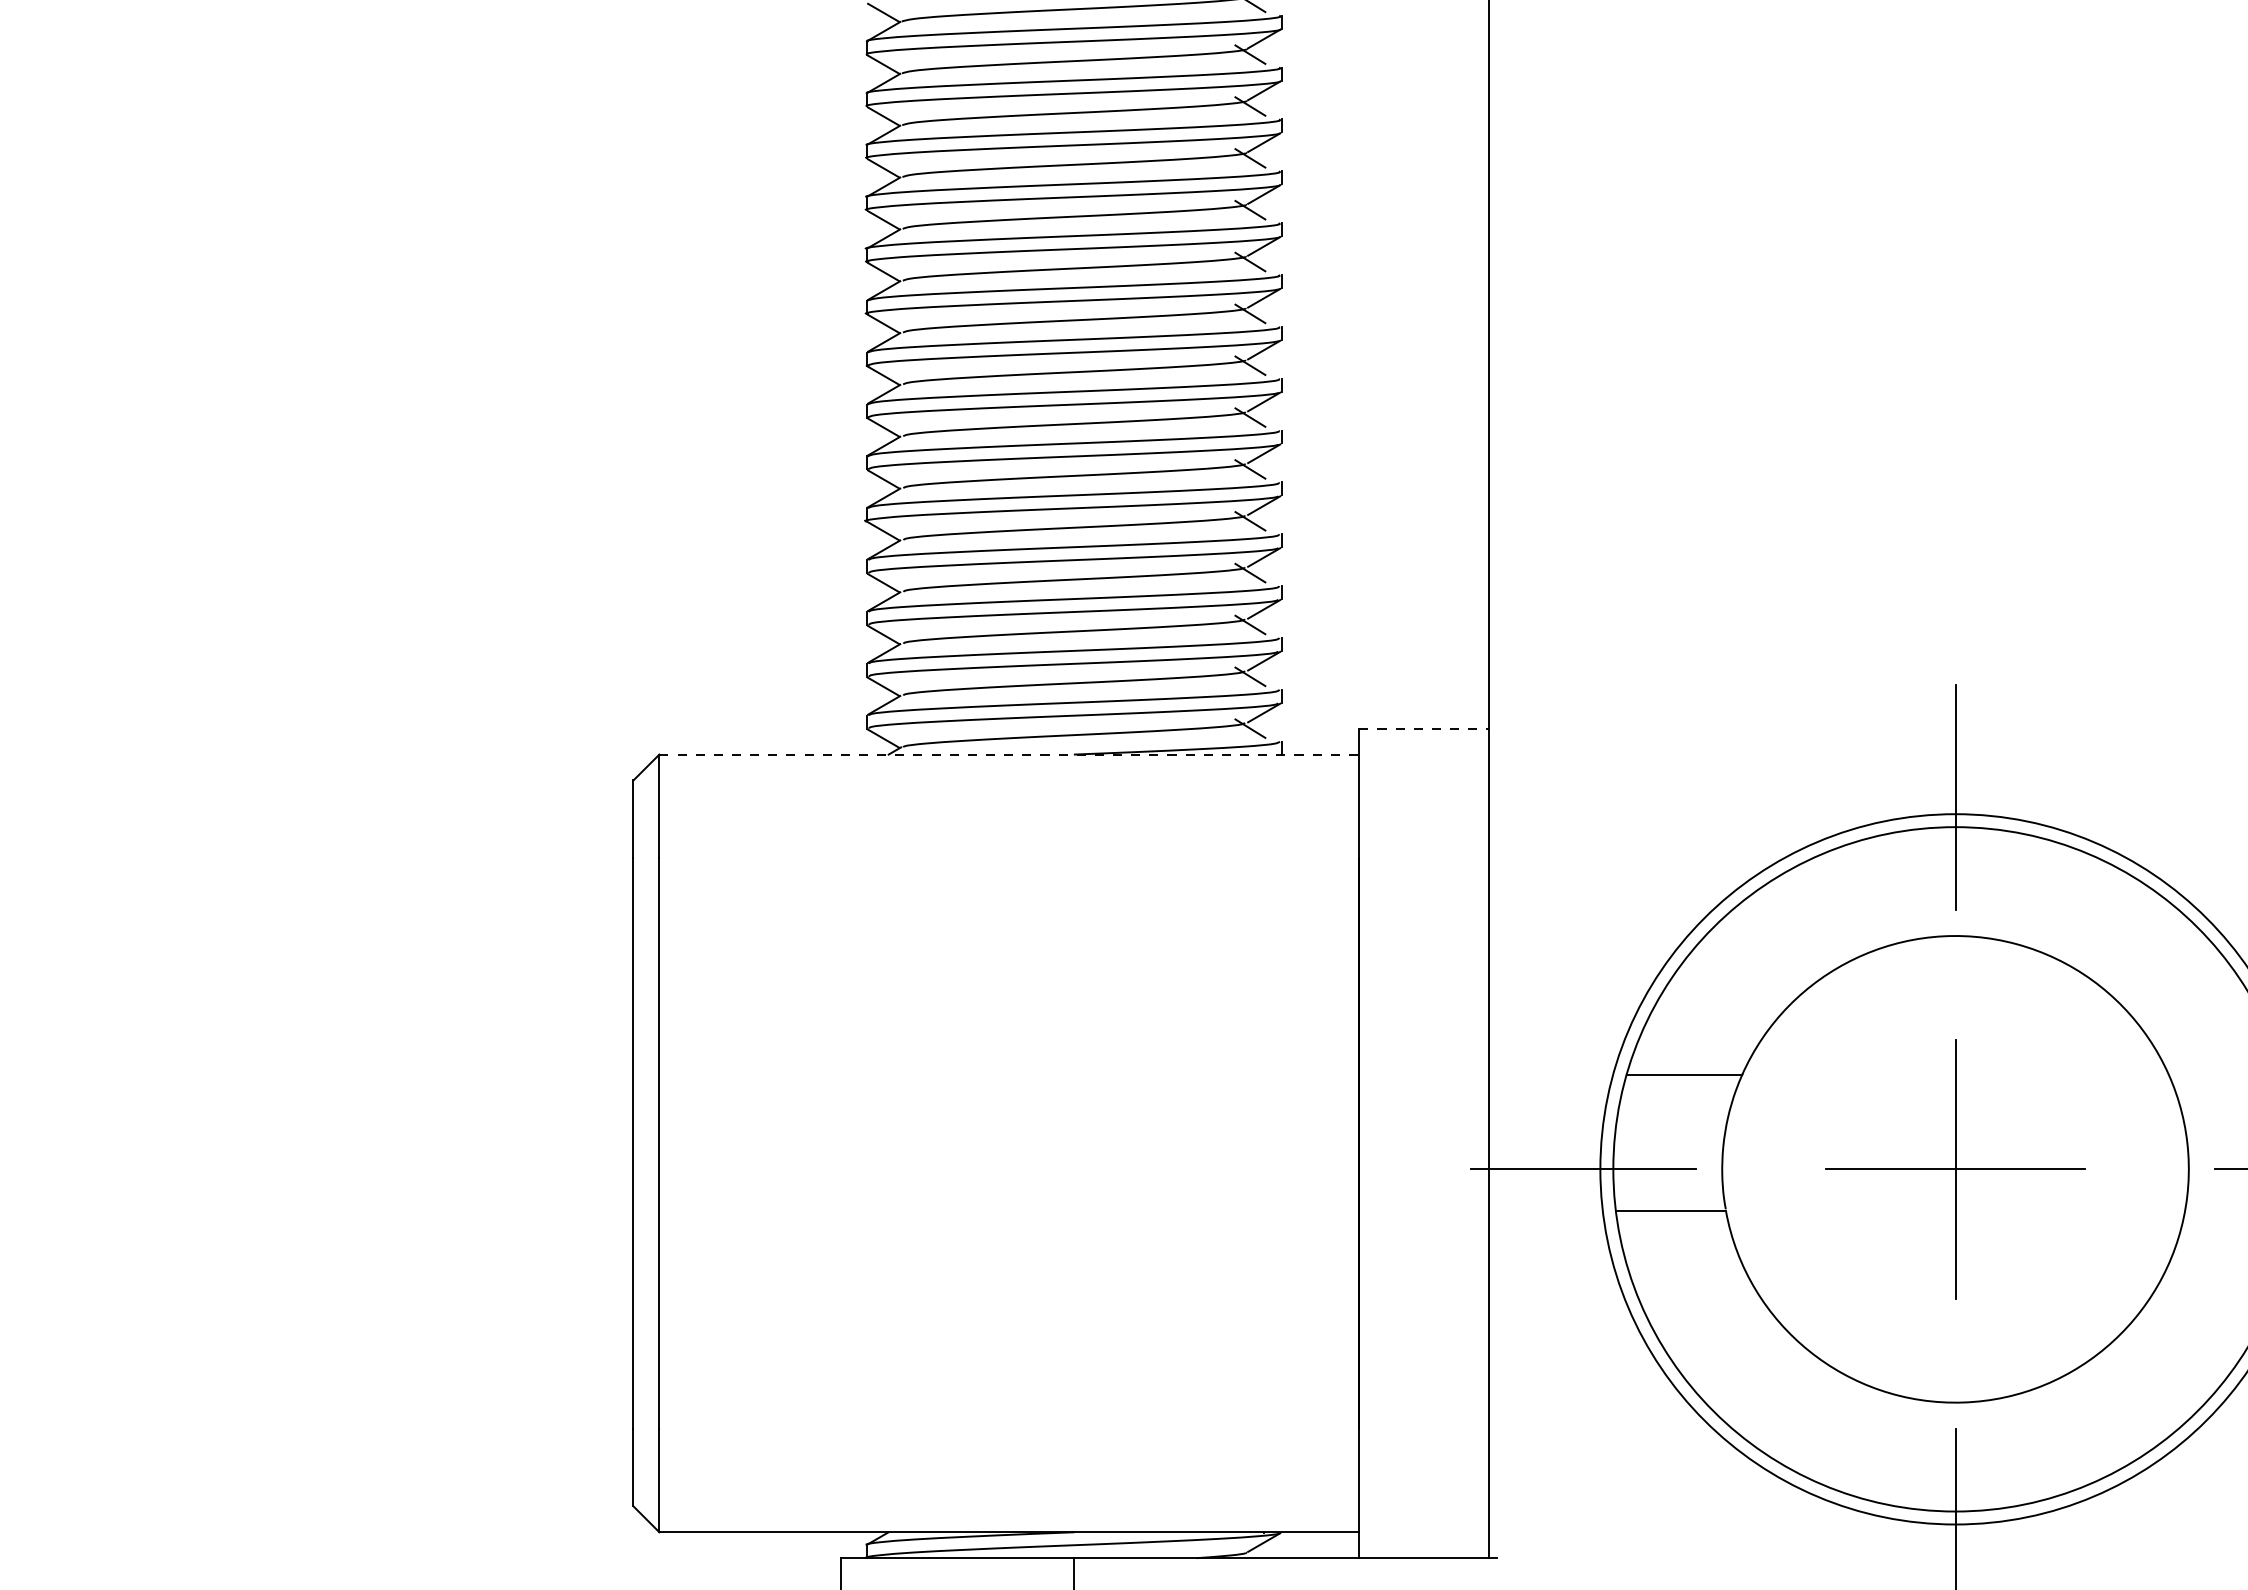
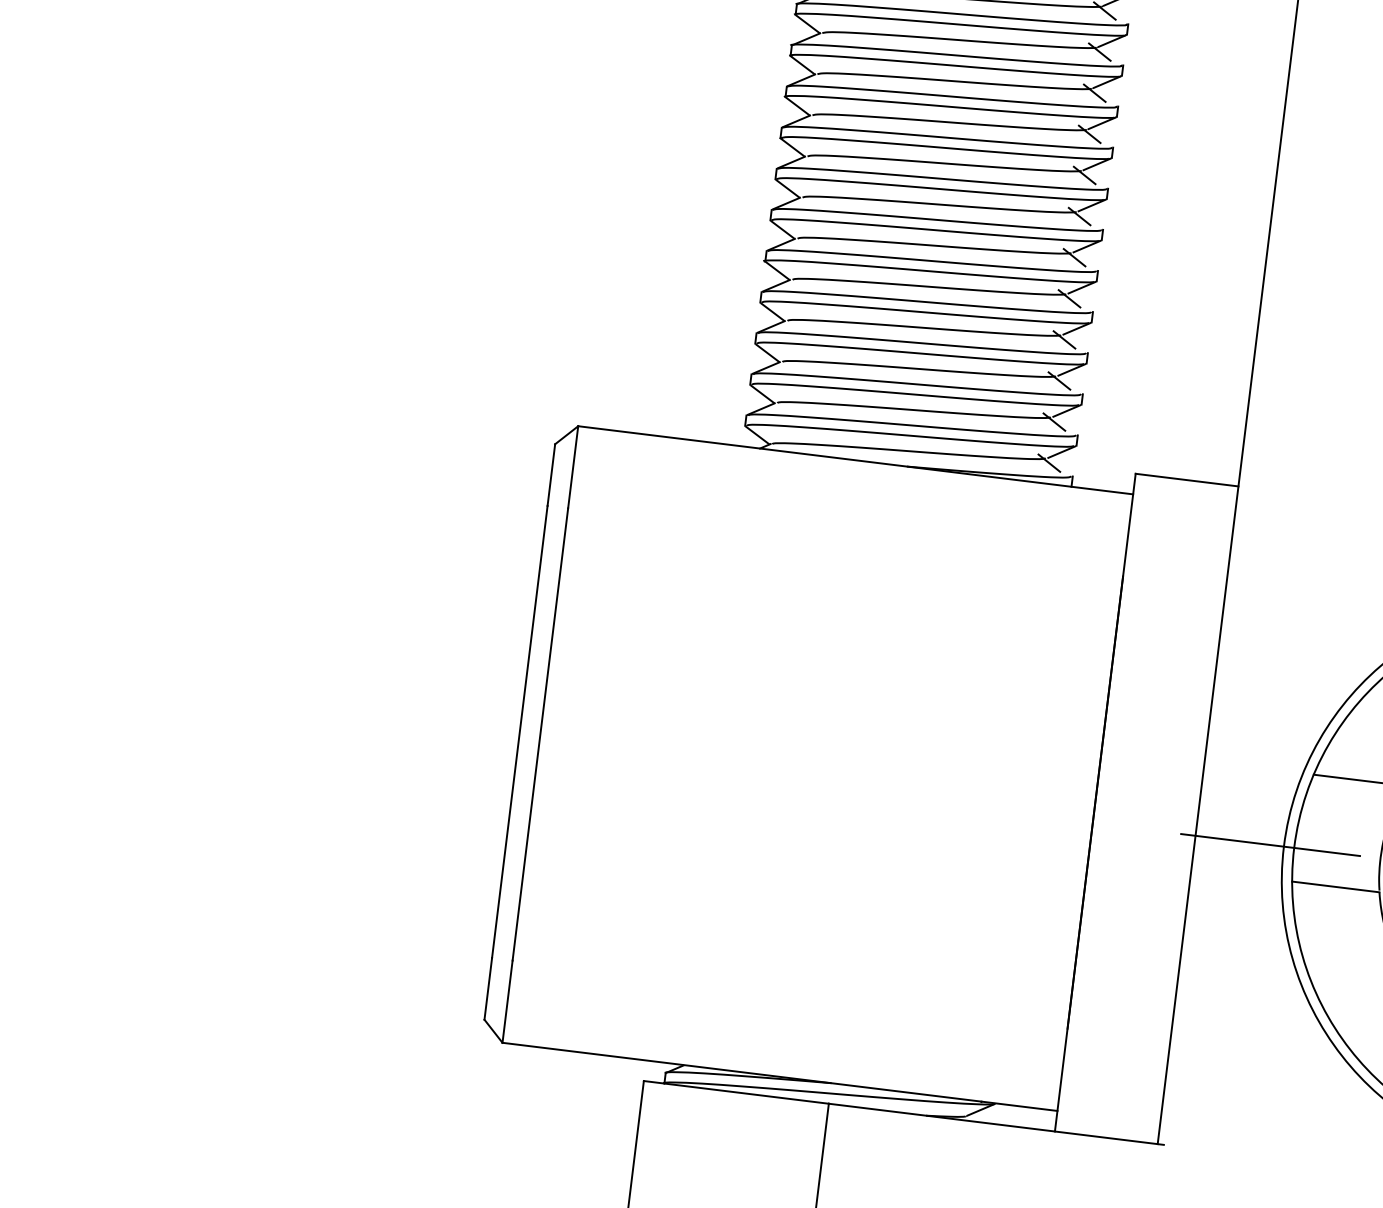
line: (1424, 728) -> (1187, 480), dashed -> solid
line: (1009, 754) -> (855, 460), dashed -> solid

